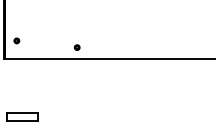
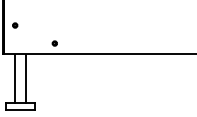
part: (16, 40) -> (14, 25), moved
part: (76, 47) -> (54, 43), moved
line: (16, 85) -> (14, 78), added
line: (28, 85) -> (25, 78), added

